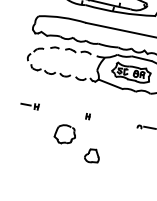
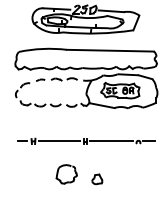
line: (62, 111) -> (59, 141), added
line: (113, 121) -> (111, 141), added
part: (65, 134) -> (66, 174), moved
part: (92, 156) -> (97, 179), size x0.71

